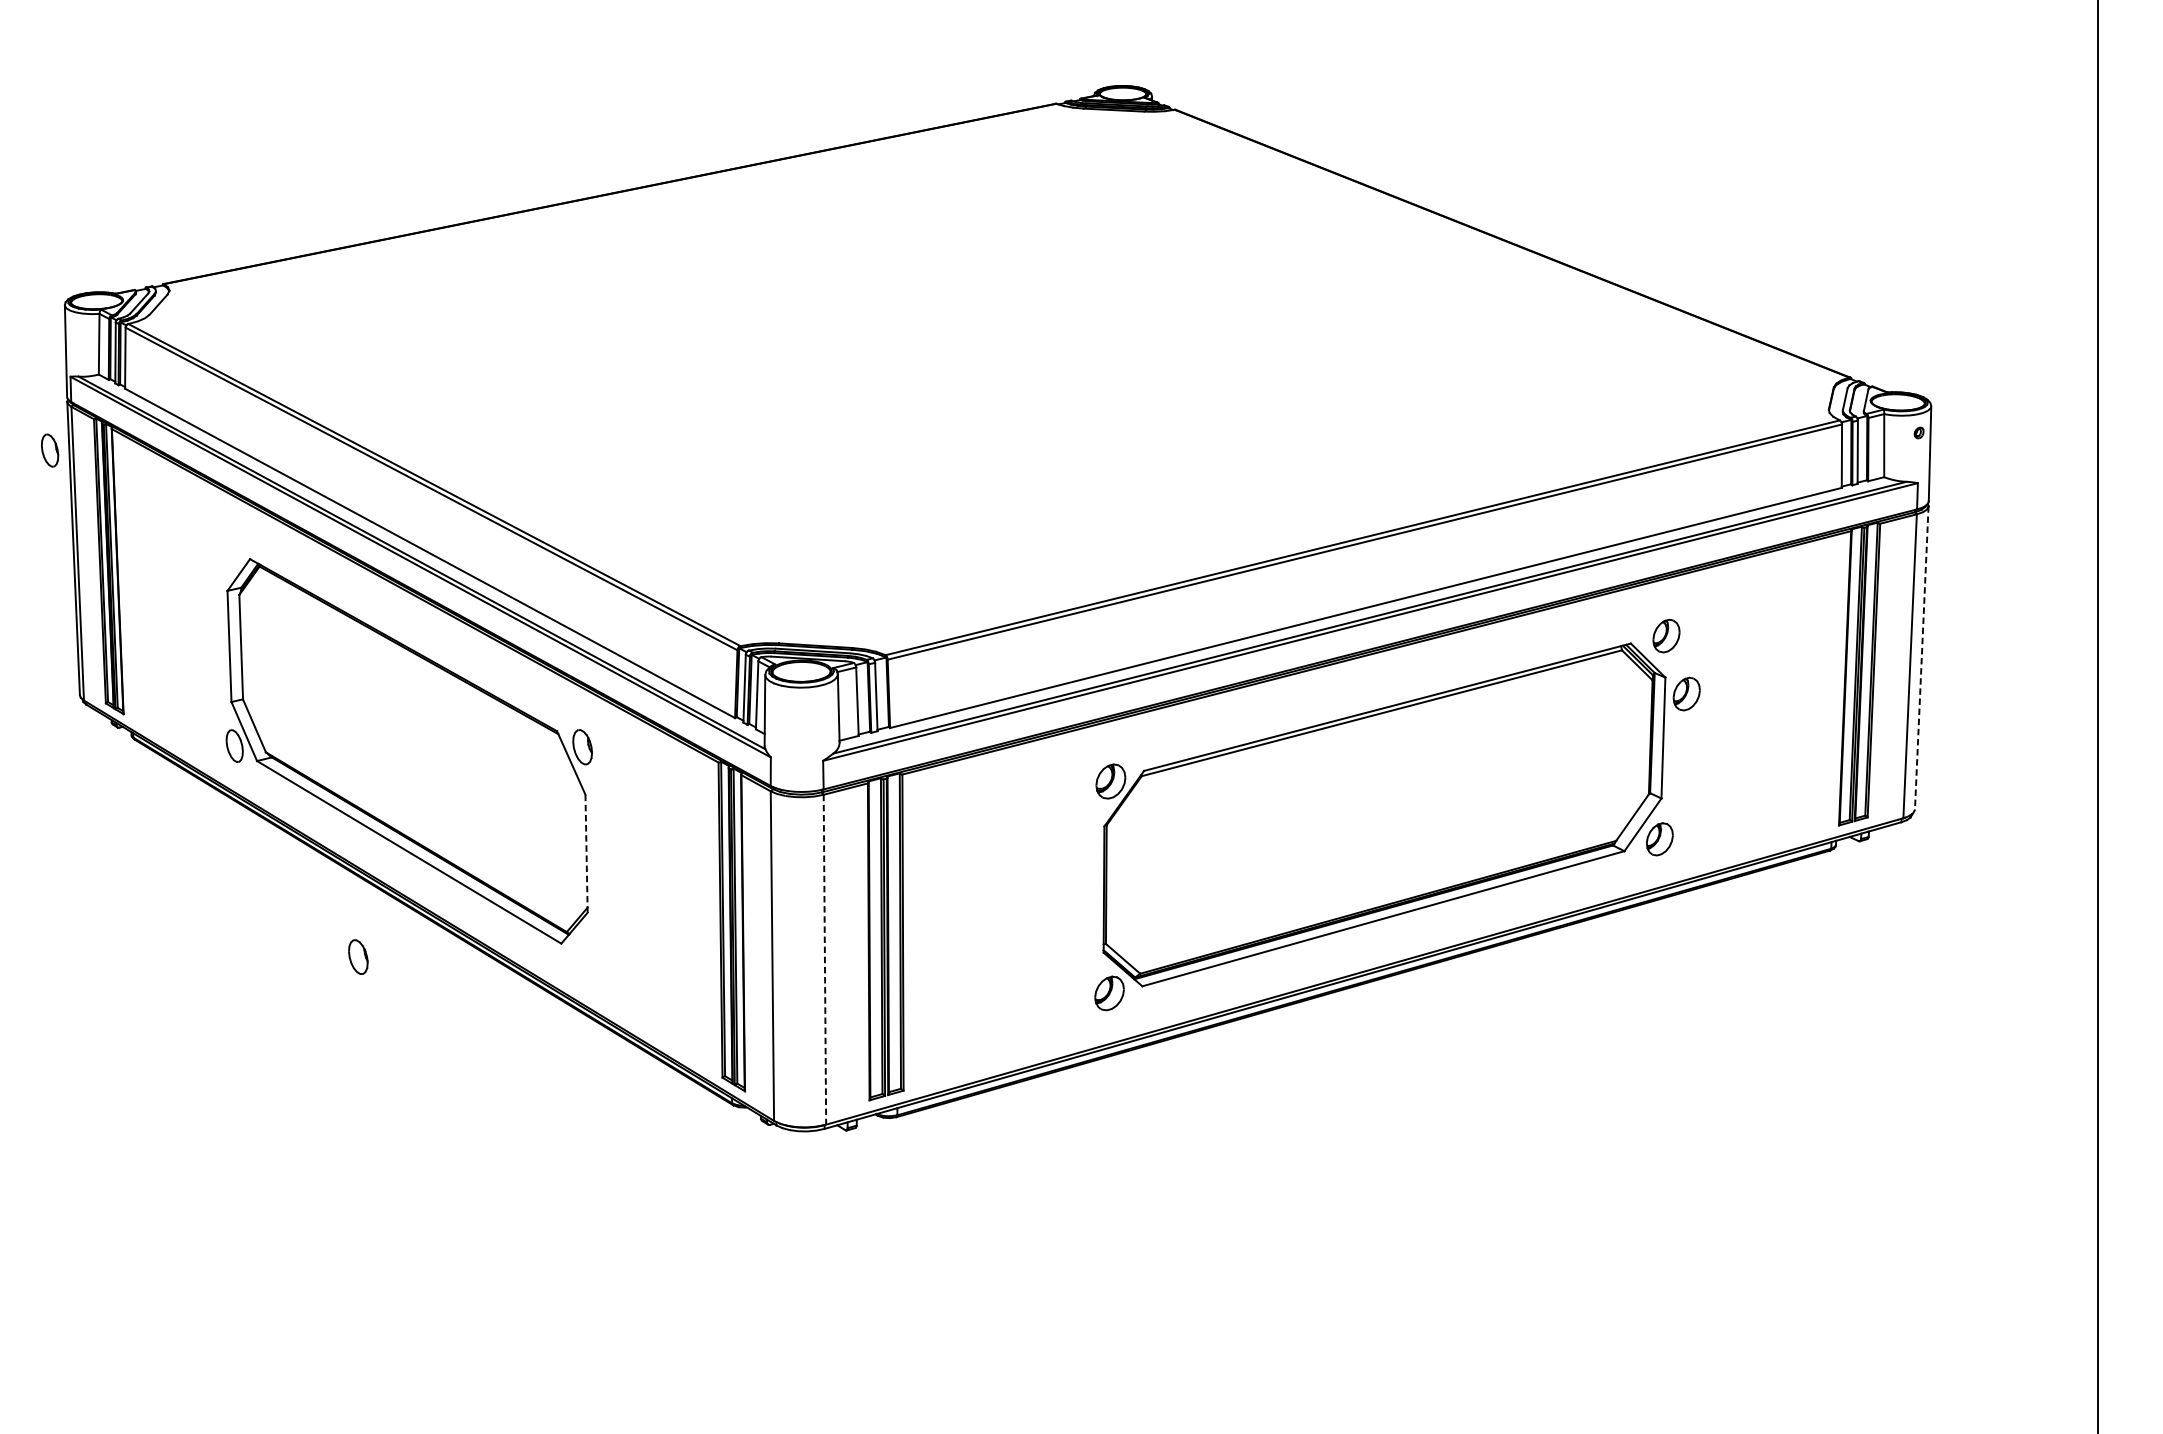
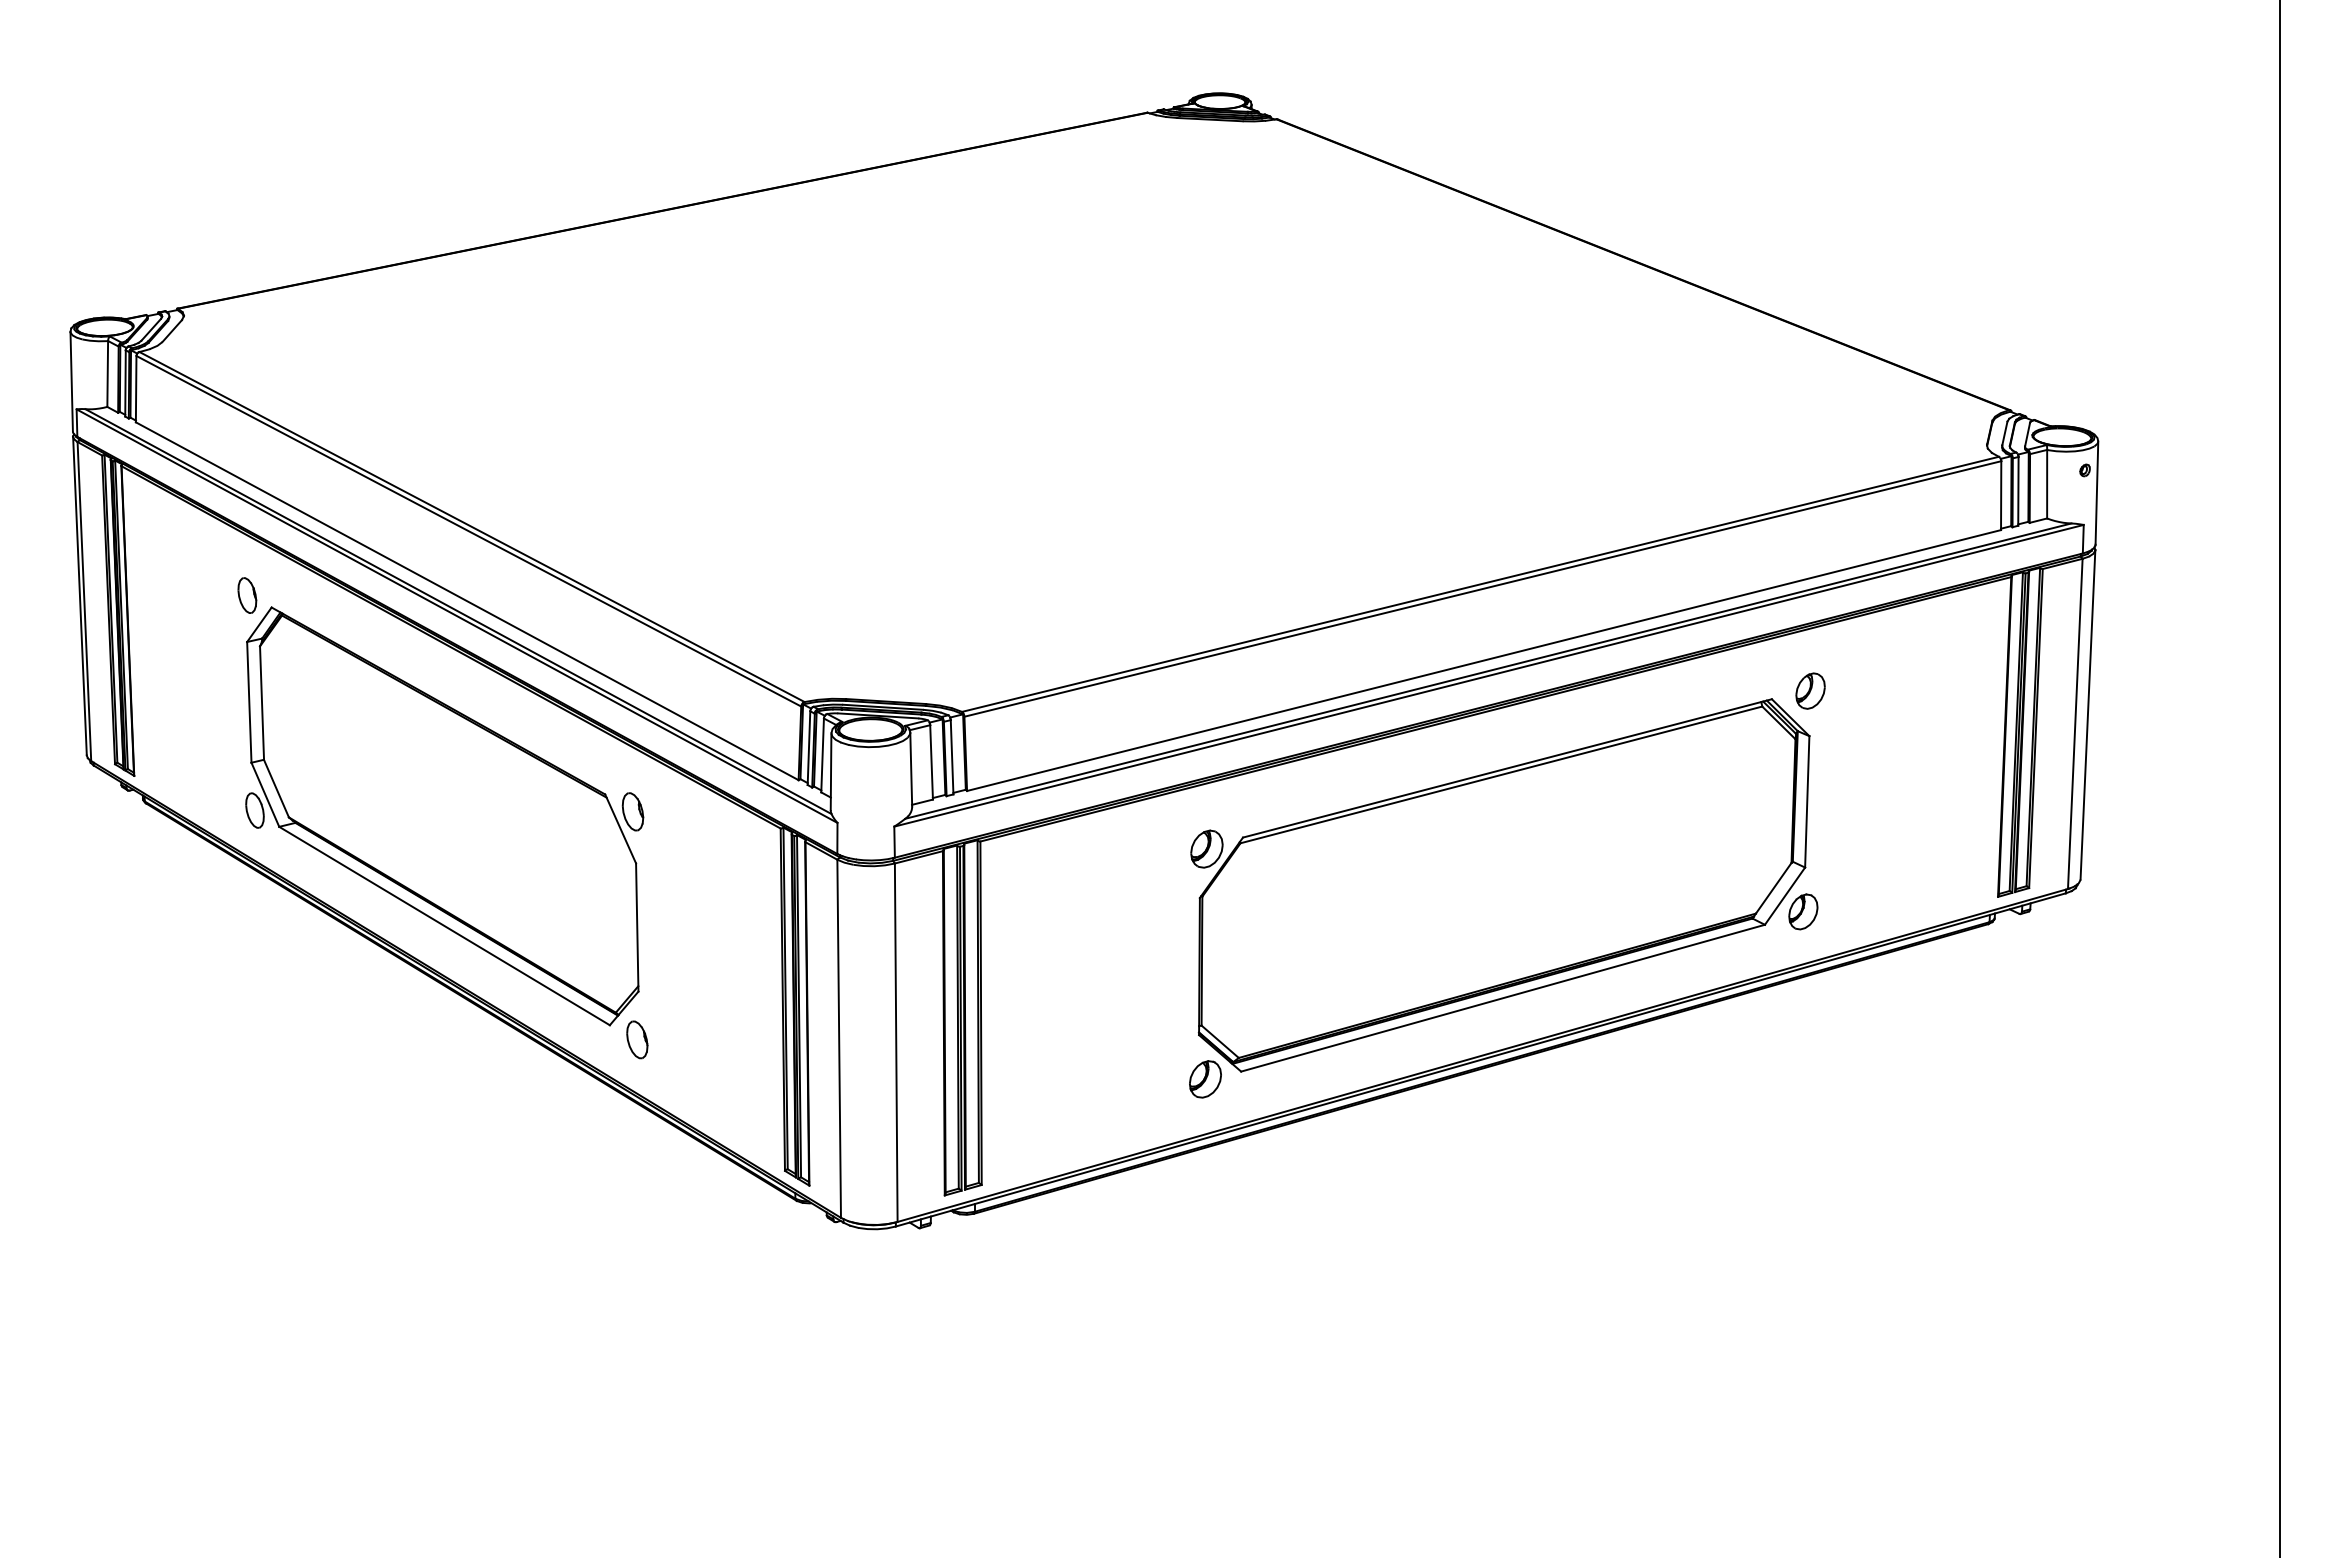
part: (50, 450) -> (247, 595), moved
line: (1921, 657) -> (2087, 714), dashed -> solid
part: (1686, 693) -> (1832, 753), removed
line: (586, 854) -> (637, 928), dashed -> solid
part: (358, 956) -> (637, 1039), moved
line: (825, 960) -> (896, 1043), dashed -> solid

